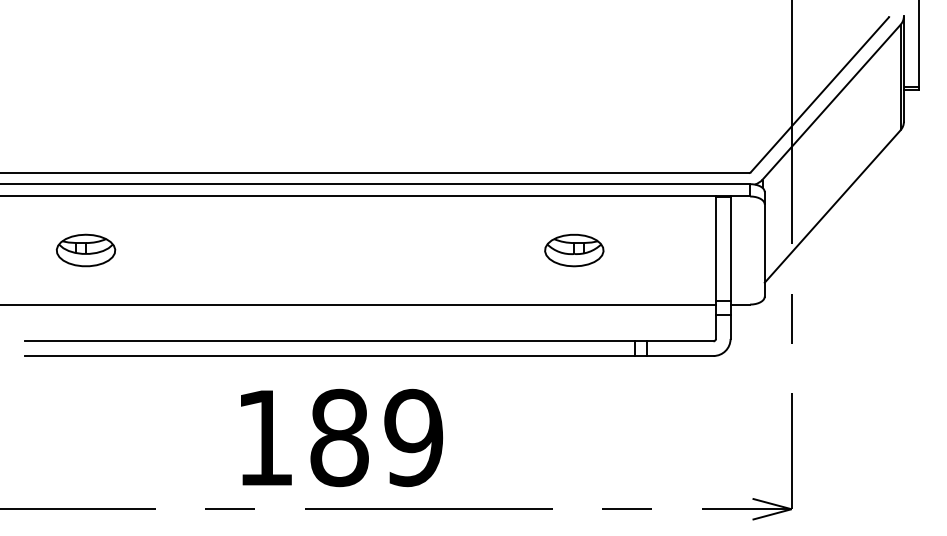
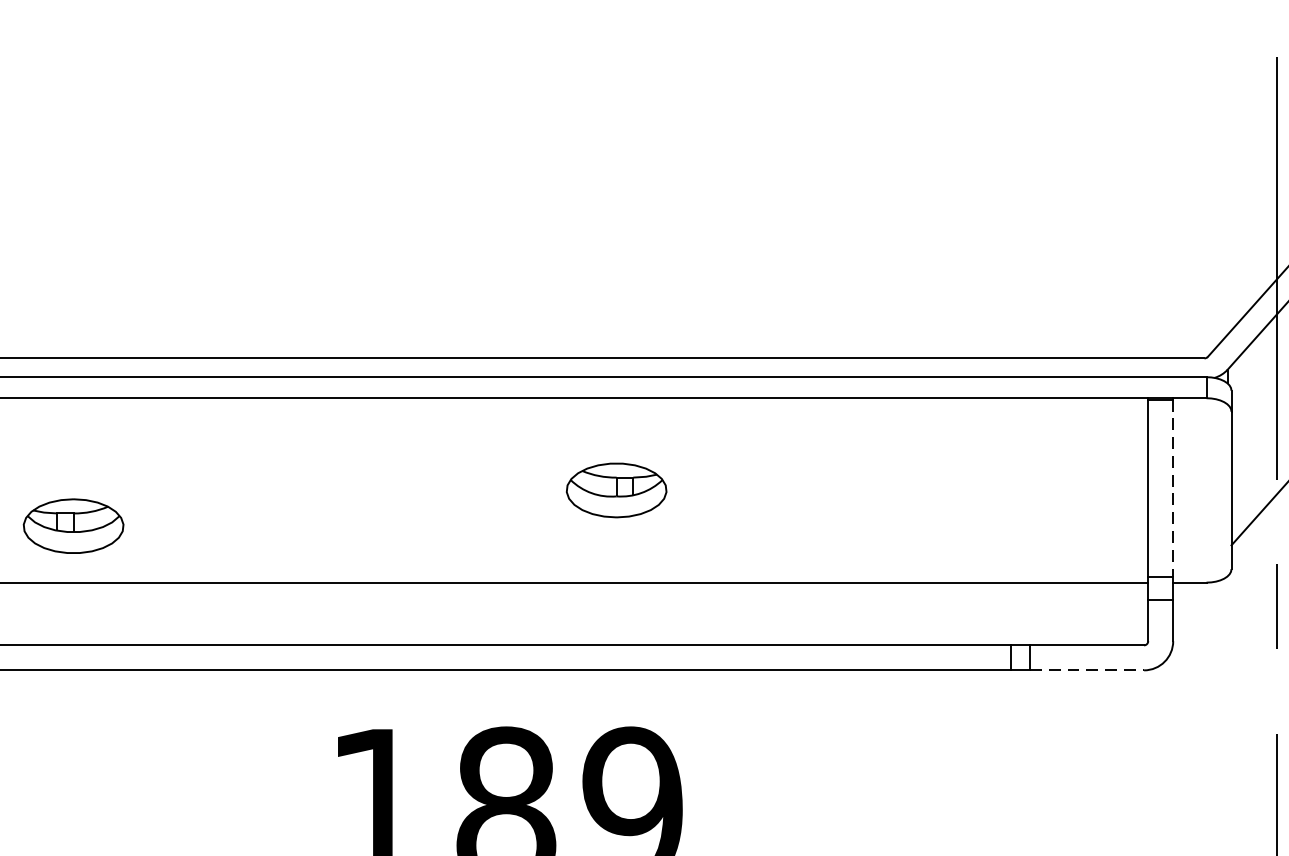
line: (730, 249) -> (1173, 488), solid -> dashed
part: (85, 250) -> (72, 526), moved
part: (574, 250) -> (616, 490), moved
line: (680, 356) -> (1087, 671), solid -> dashed

